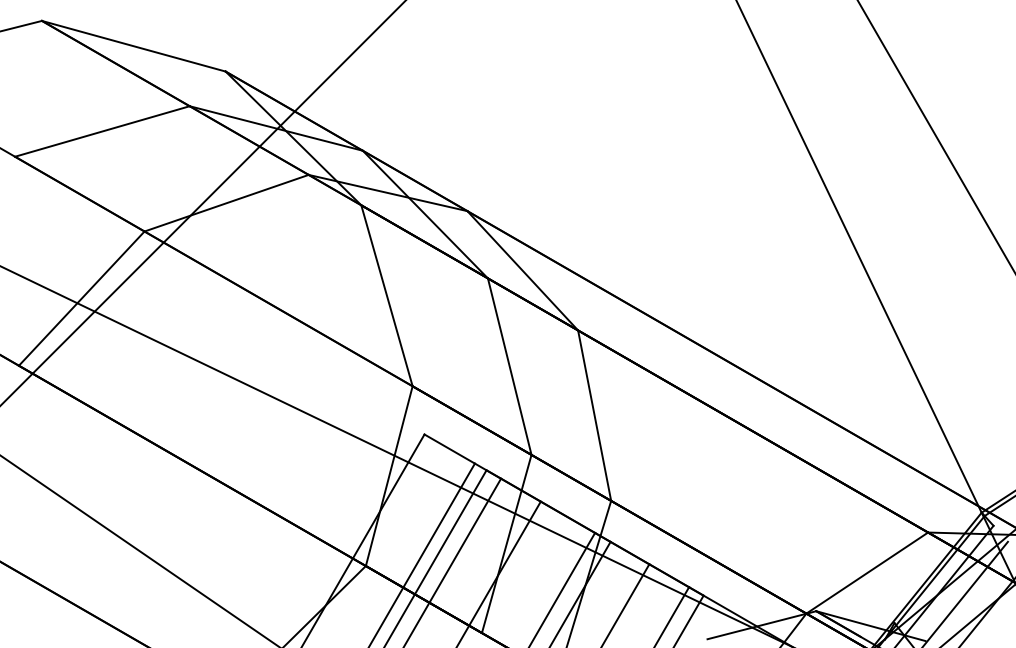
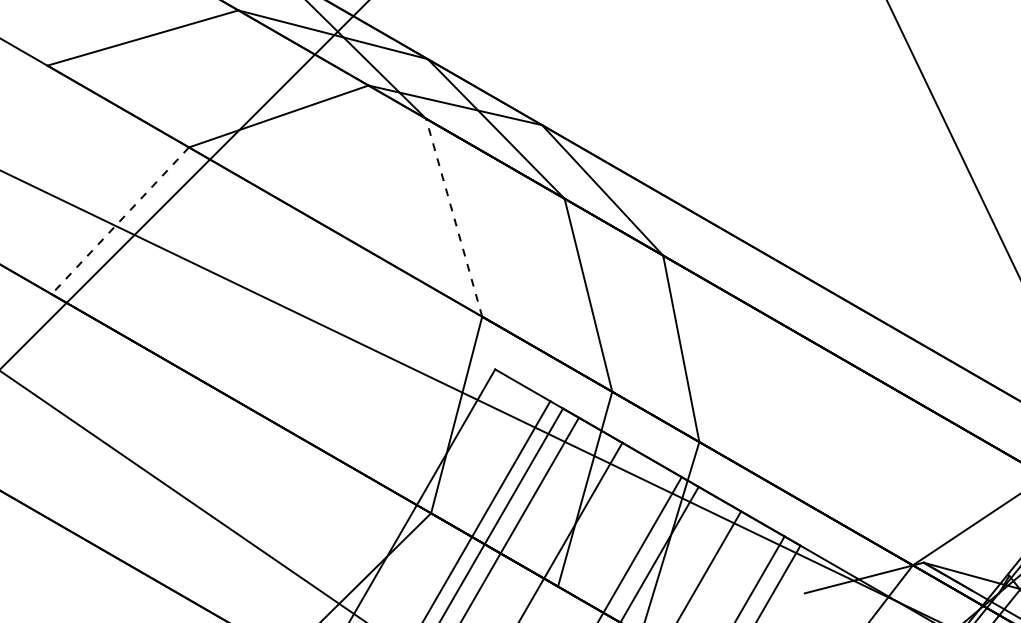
line: (386, 295) -> (453, 217), solid -> dashed
line: (81, 298) -> (120, 220), solid -> dashed

